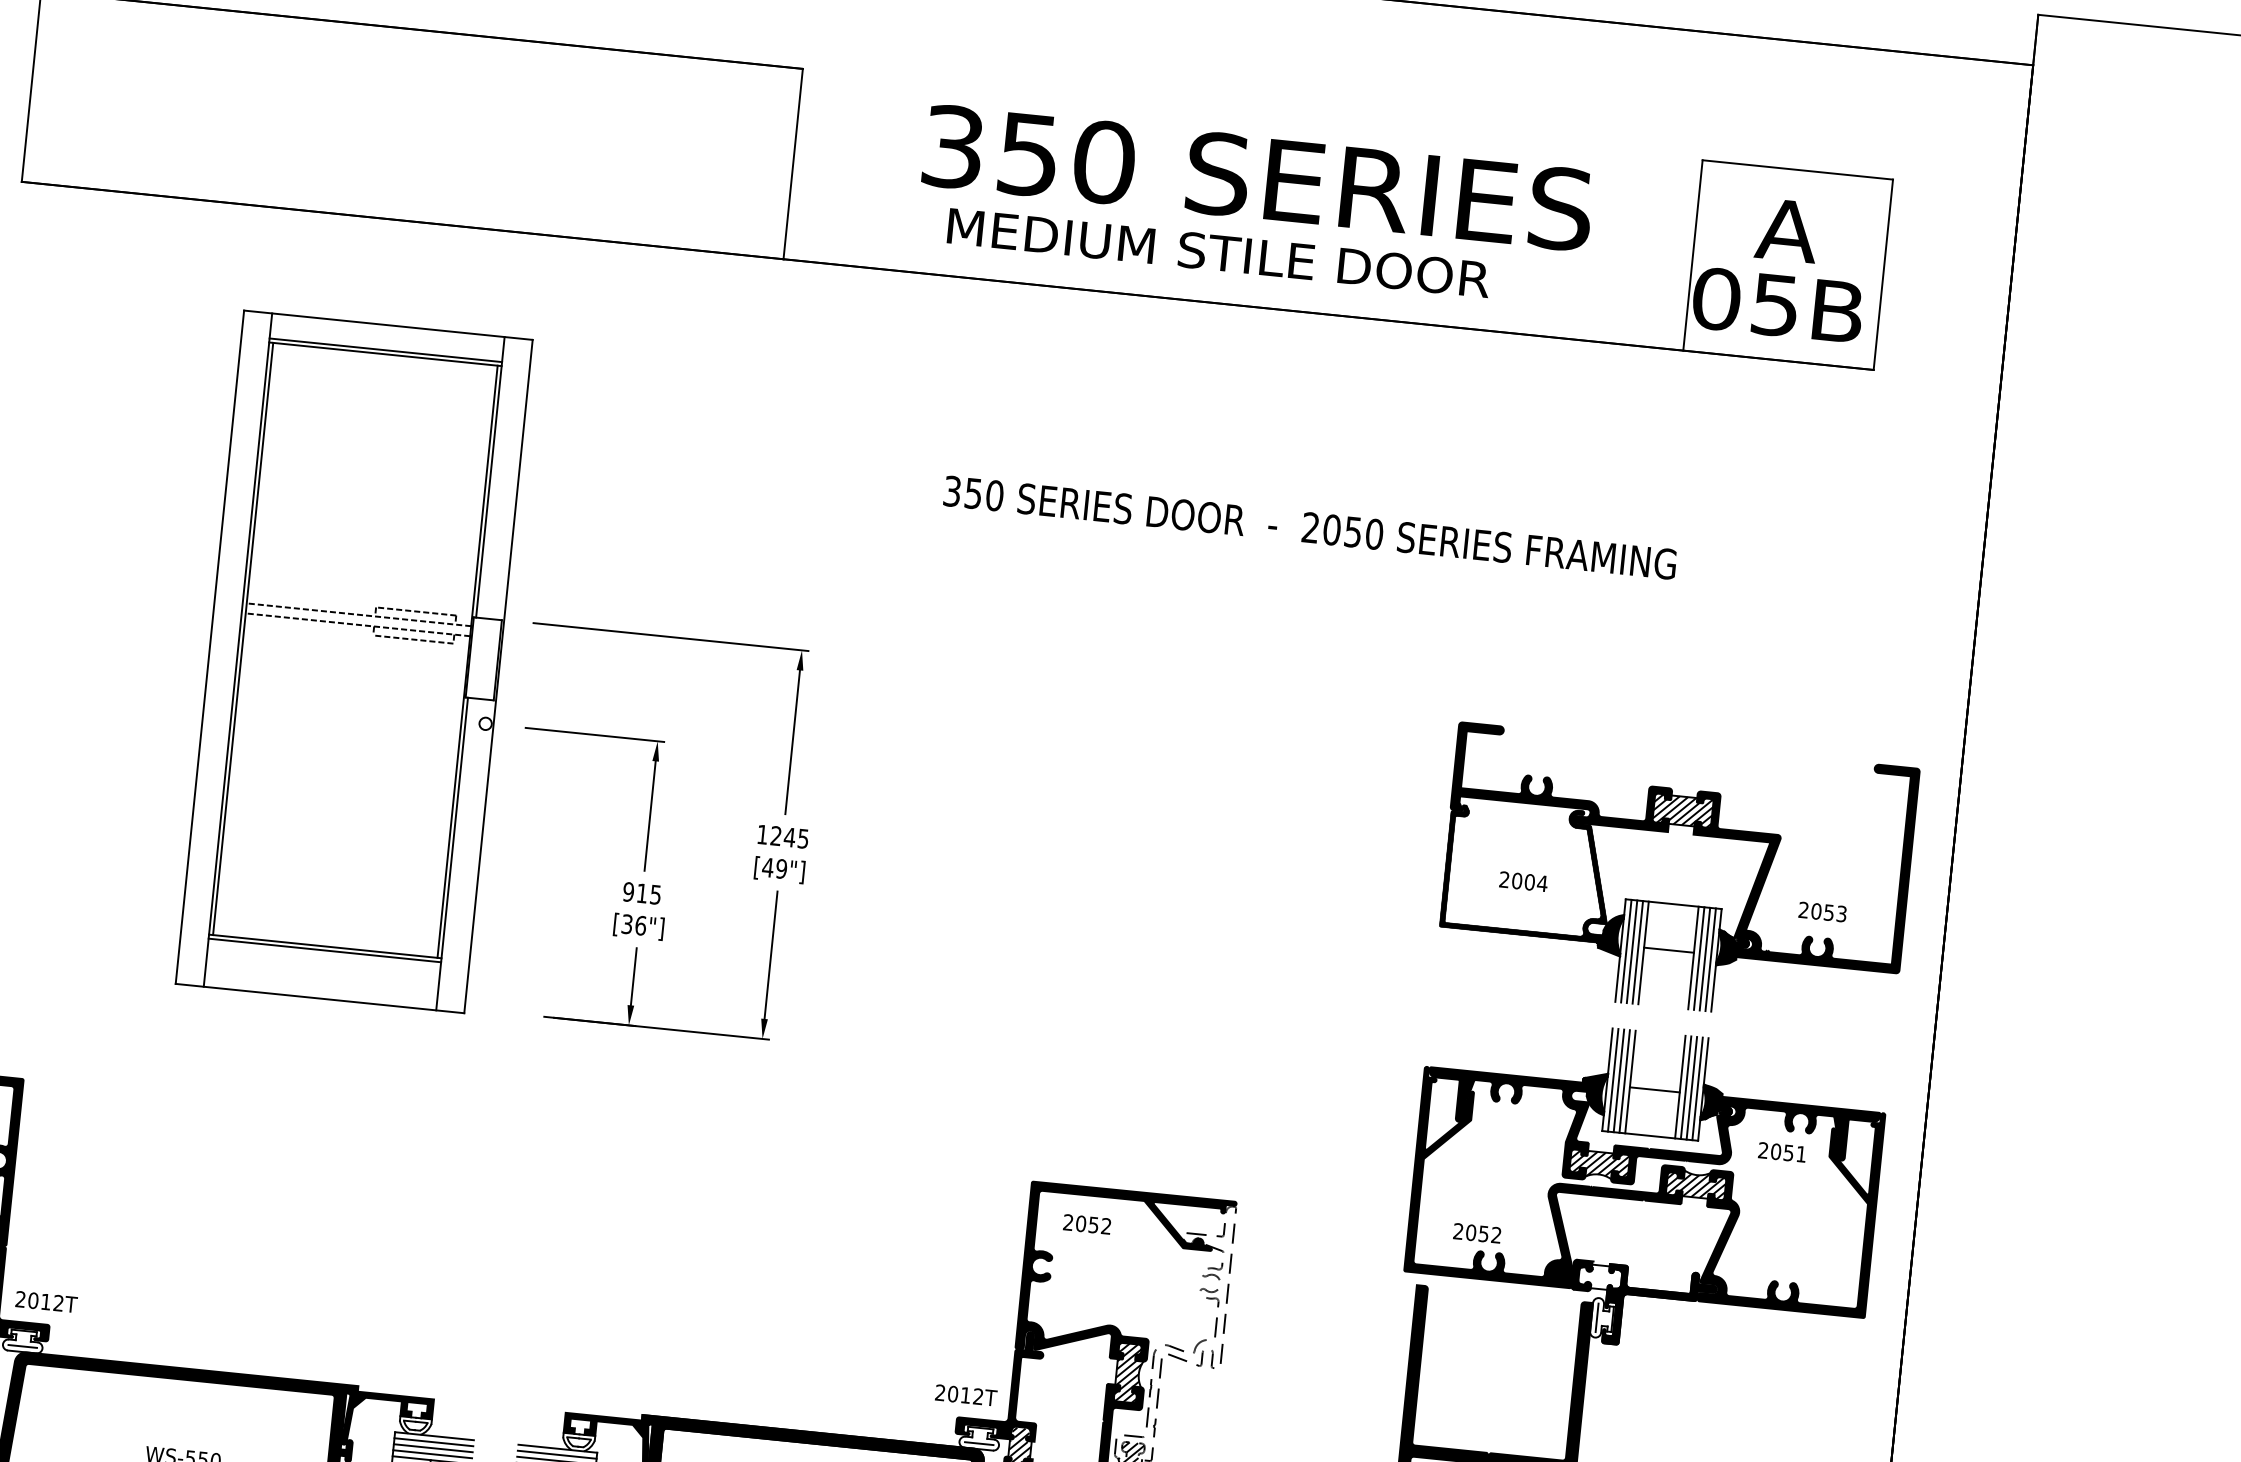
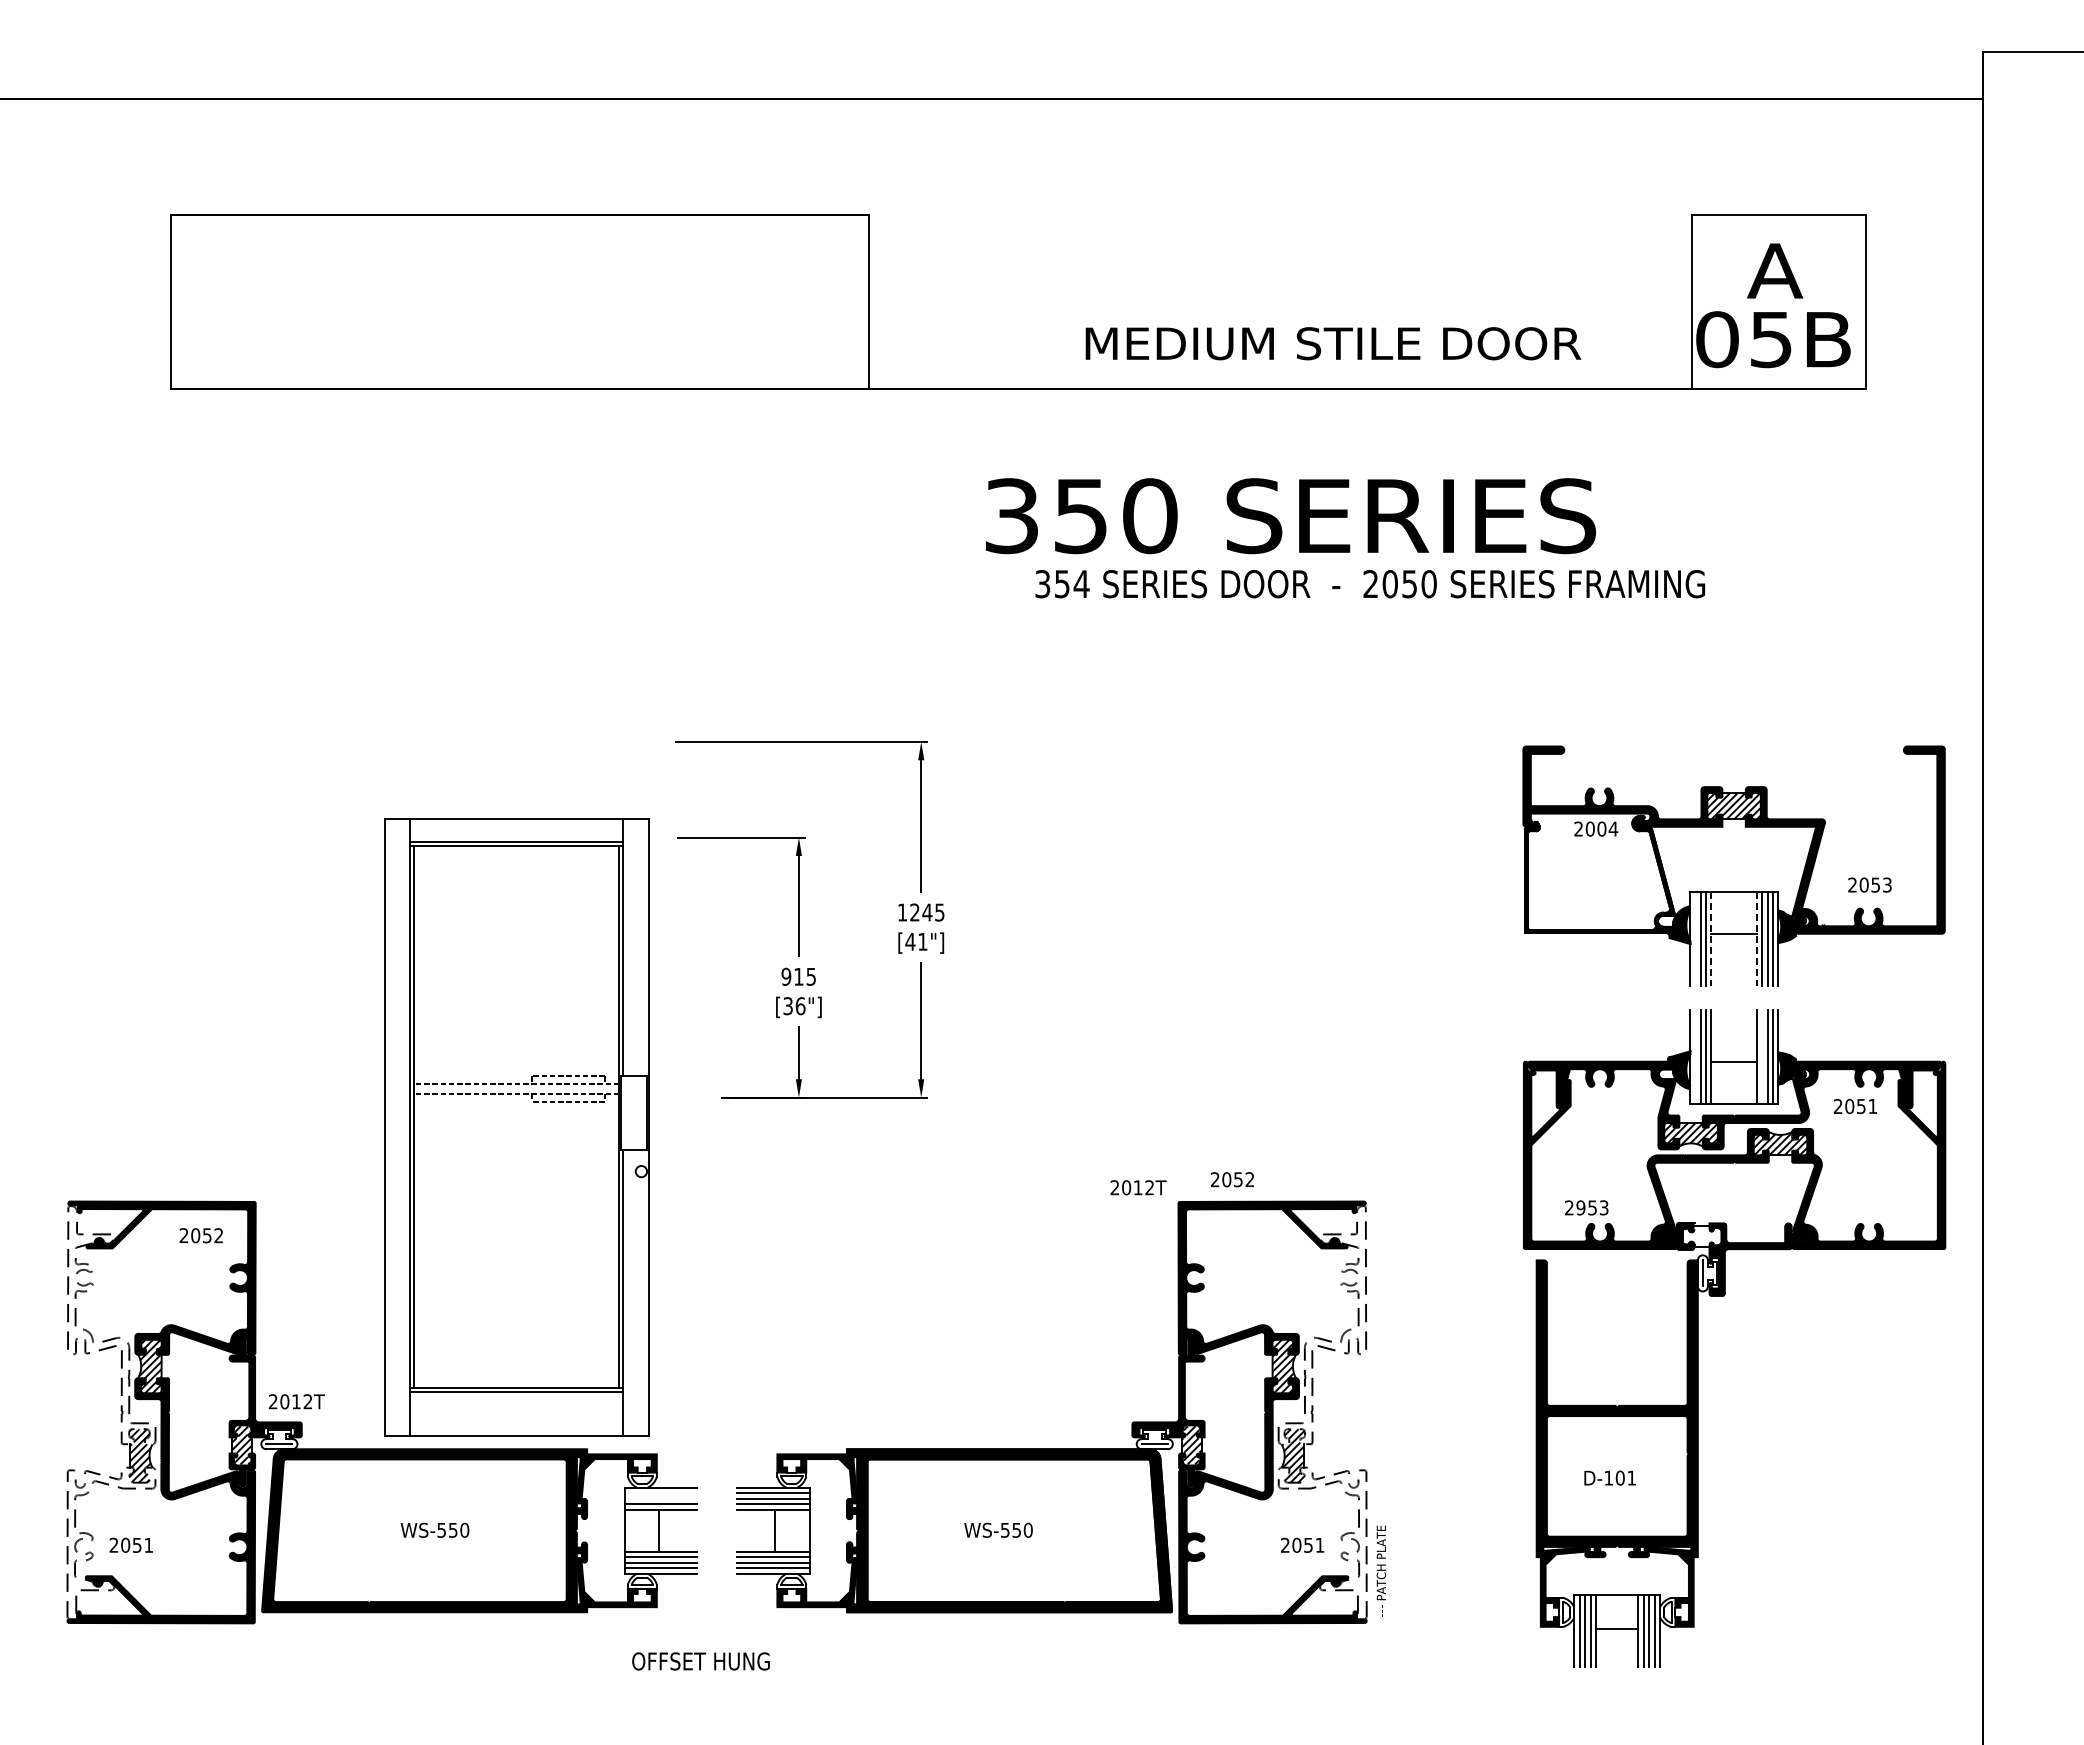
text: (1257, 178) -> (1290, 516), moved
text: (1219, 252) -> (1333, 343), moved
text: (994, 496) -> (1081, 584), 350 -> 354
part: (354, 661) -> (516, 1127), moved
text: (781, 868) -> (922, 941), [49"] -> [41"]
text: (1524, 881) -> (1596, 828), moved
line: (1626, 951) -> (1695, 938), removed
line: (1643, 952) -> (1711, 938), solid -> dashed
line: (1693, 957) -> (1757, 938), solid -> dashed
line: (1613, 1080) -> (1695, 1056), removed
line: (1686, 1087) -> (1762, 1056), removed
text: (1086, 1224) -> (1231, 1179), moved
text: (1483, 1233) -> (1592, 1207), 2052 -> 2953
text: (966, 1395) -> (1138, 1187), moved
line: (433, 1442) -> (660, 1493), removed
line: (433, 1448) -> (660, 1498), removed

